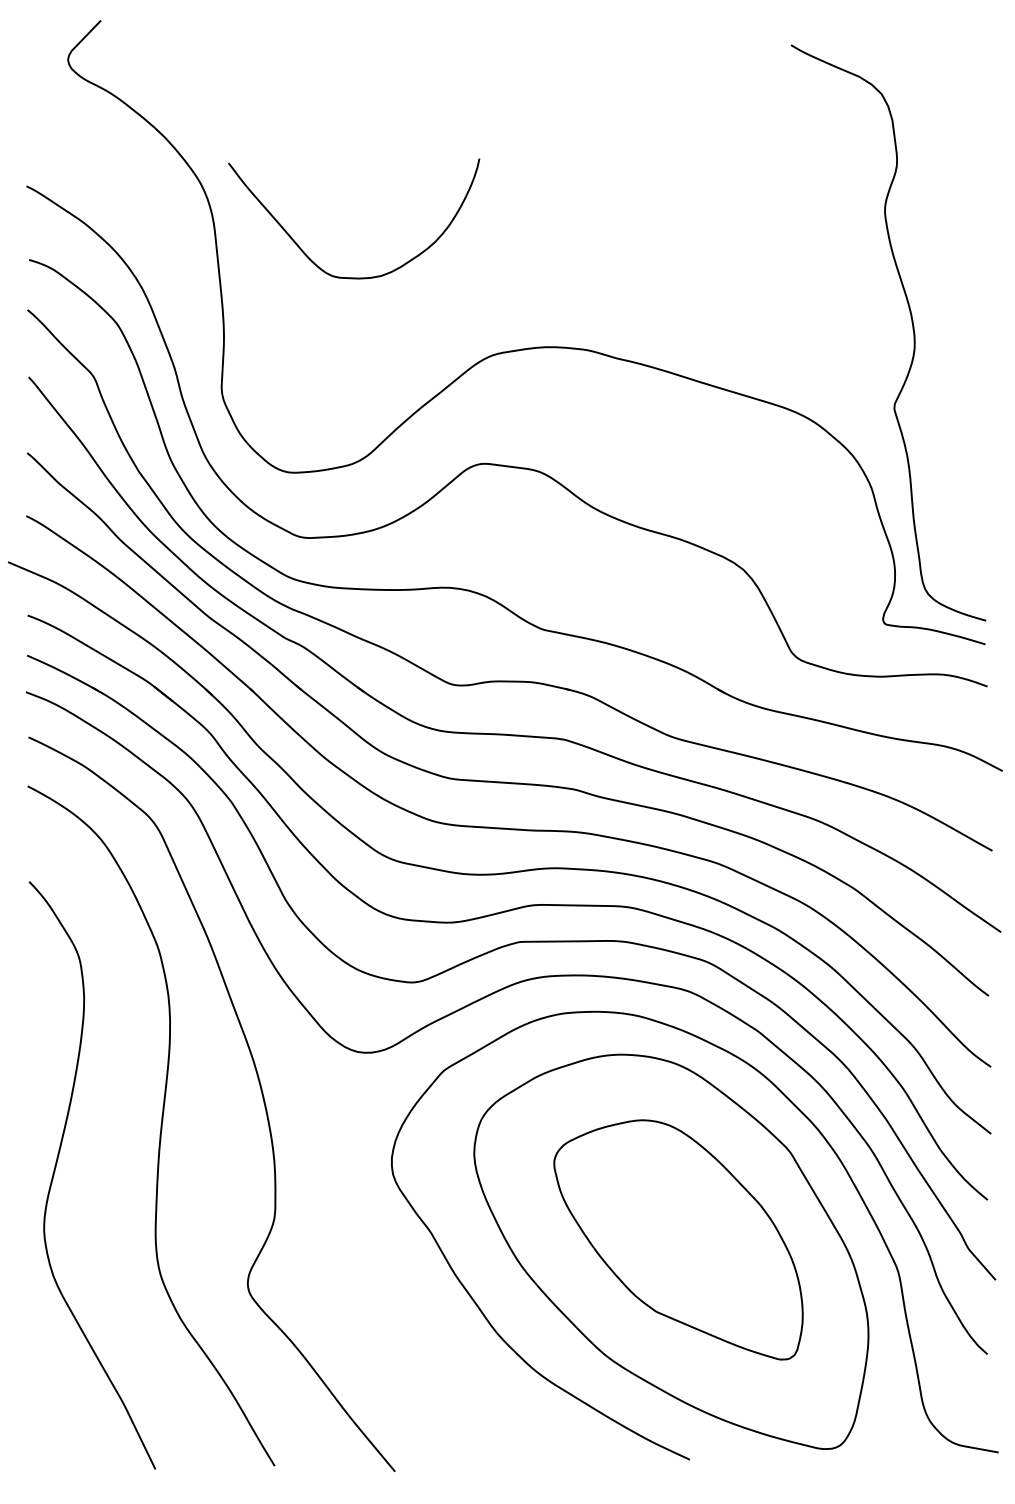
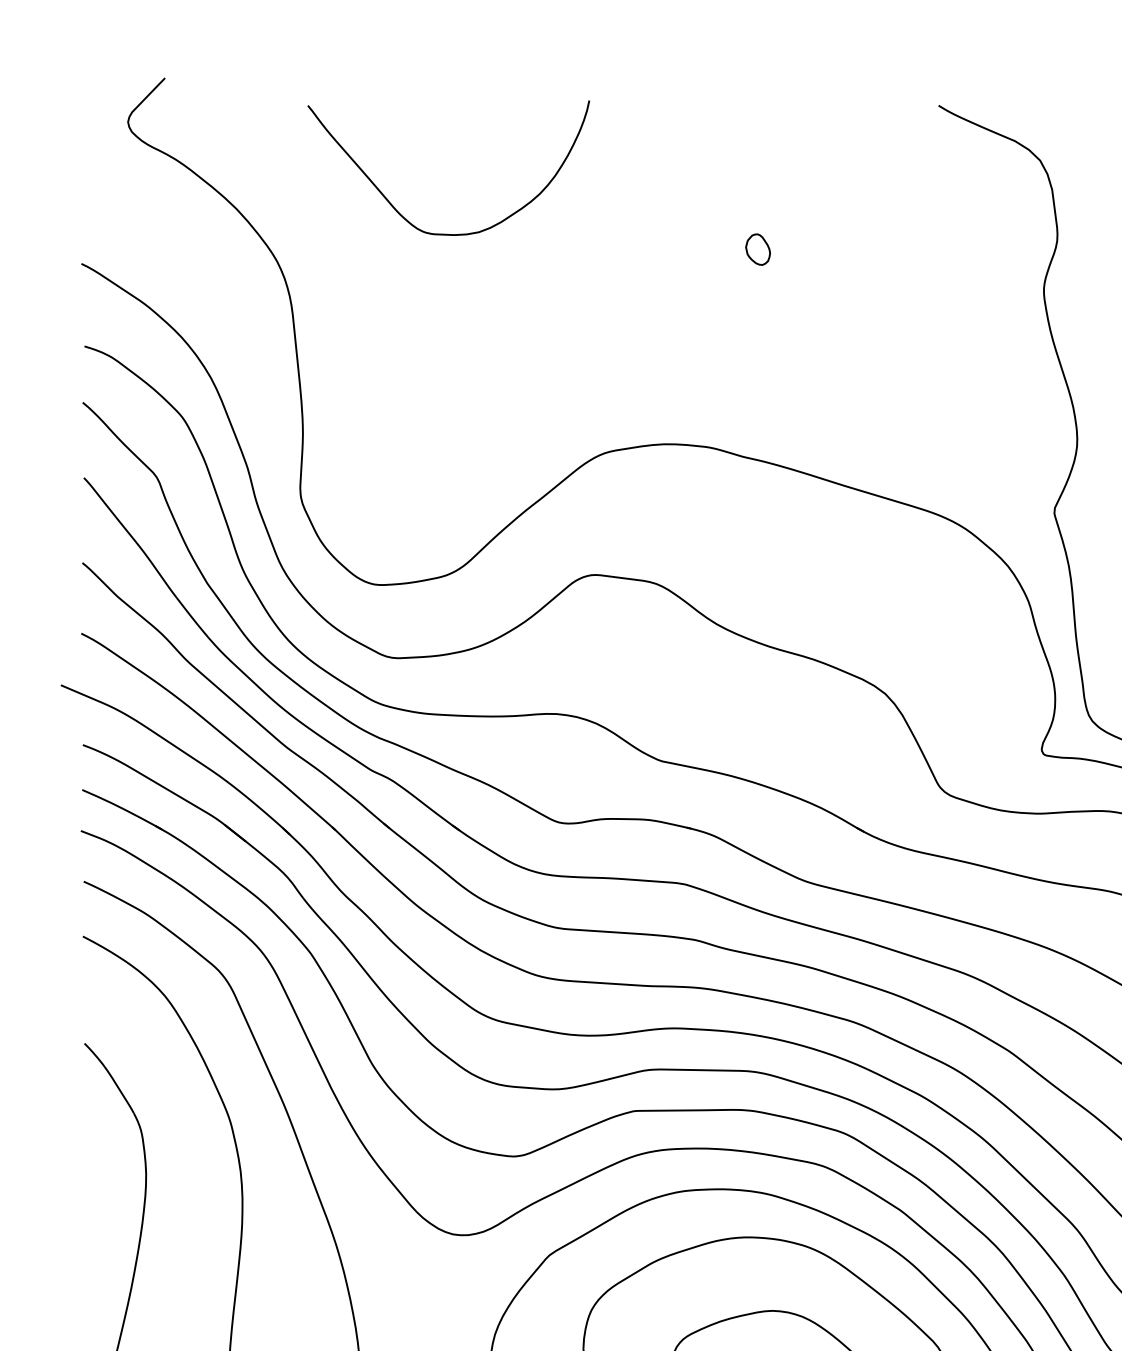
part: (629, 173) -> (757, 249), added
curve: (354, 277) -> (449, 233), moved

